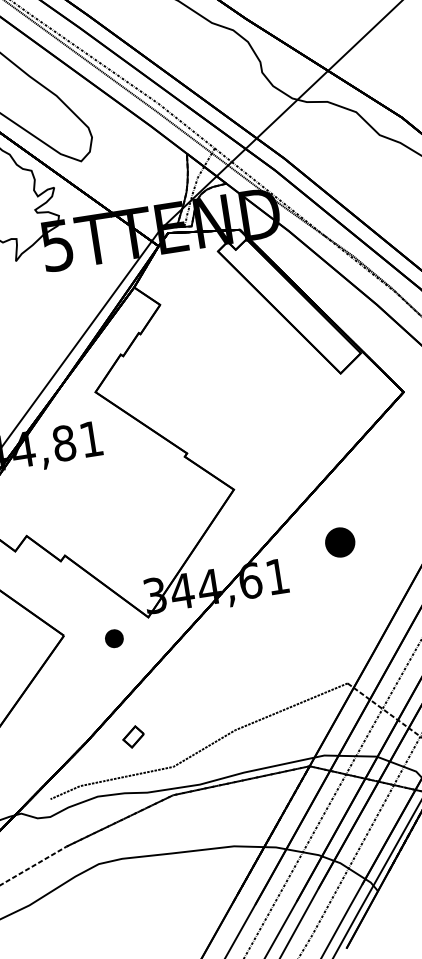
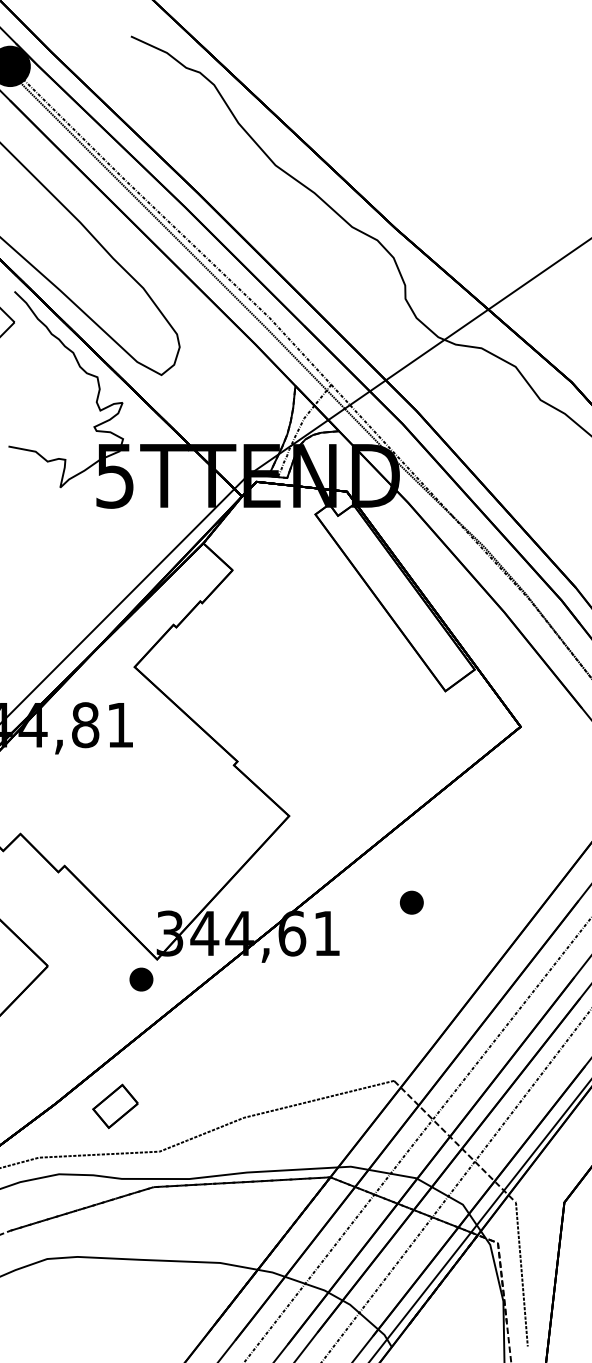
part: (339, 542) -> (411, 902), size x0.62
part: (114, 638) -> (141, 979), moved
part: (133, 737) -> (115, 1106), size x1.67

